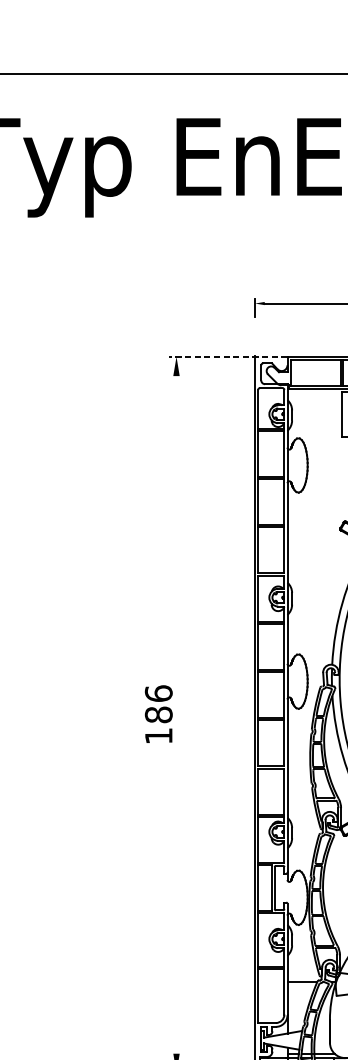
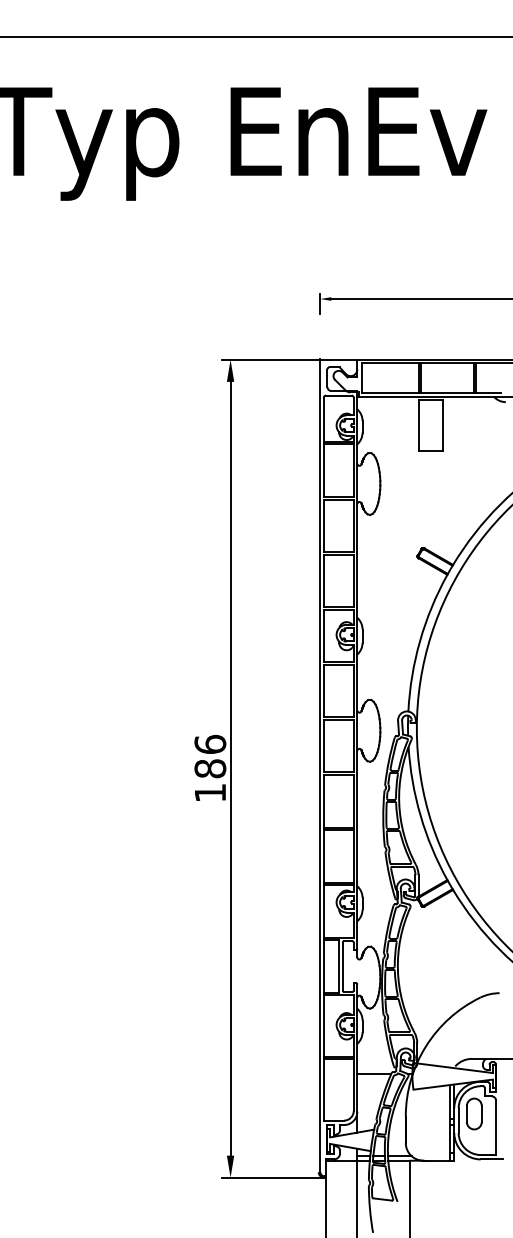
line: (228, 356) -> (289, 359), dashed -> solid
line: (176, 714) -> (230, 768), added

